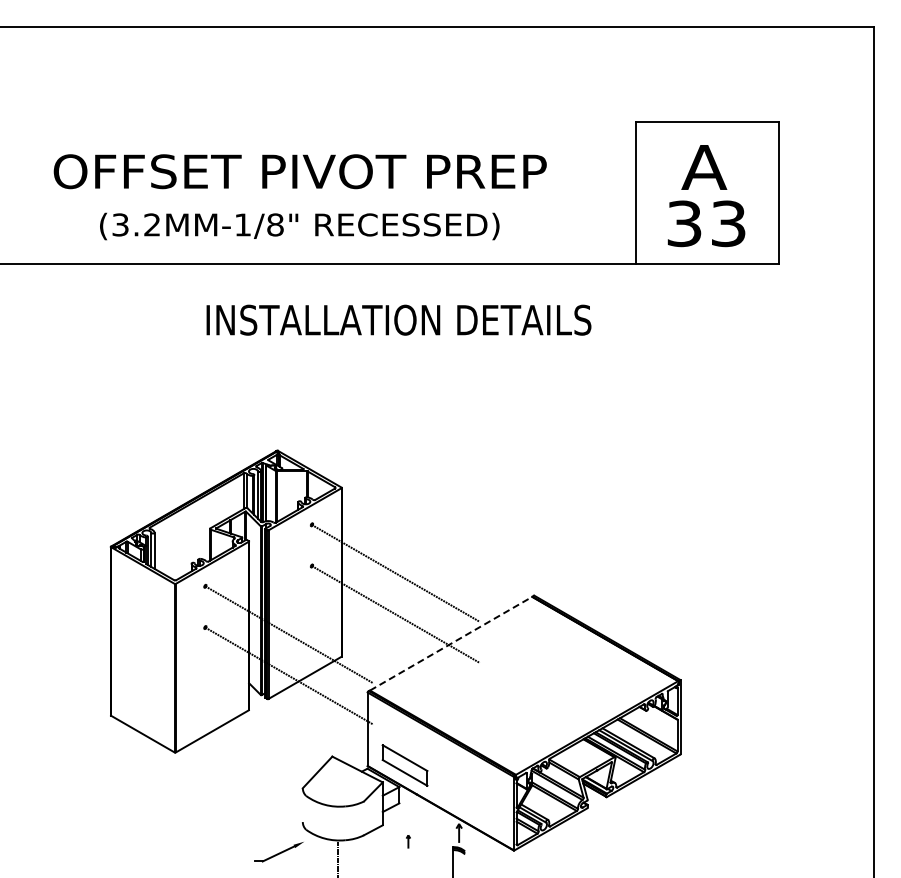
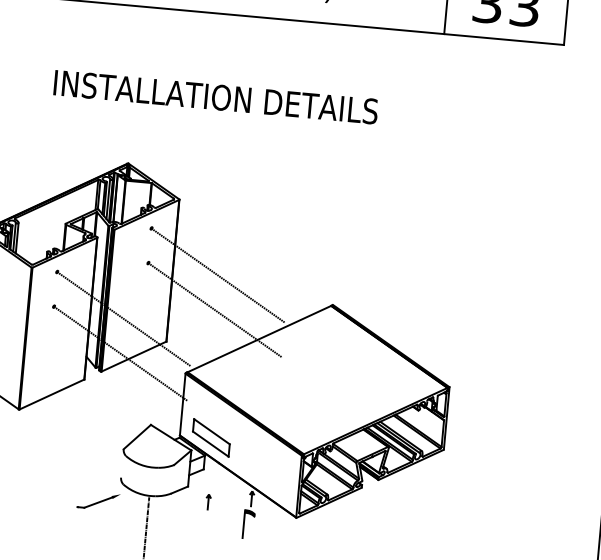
text: (398, 319) -> (215, 96), moved
line: (451, 643) -> (259, 338), dashed -> solid
part: (408, 841) -> (208, 502), size x1.43

